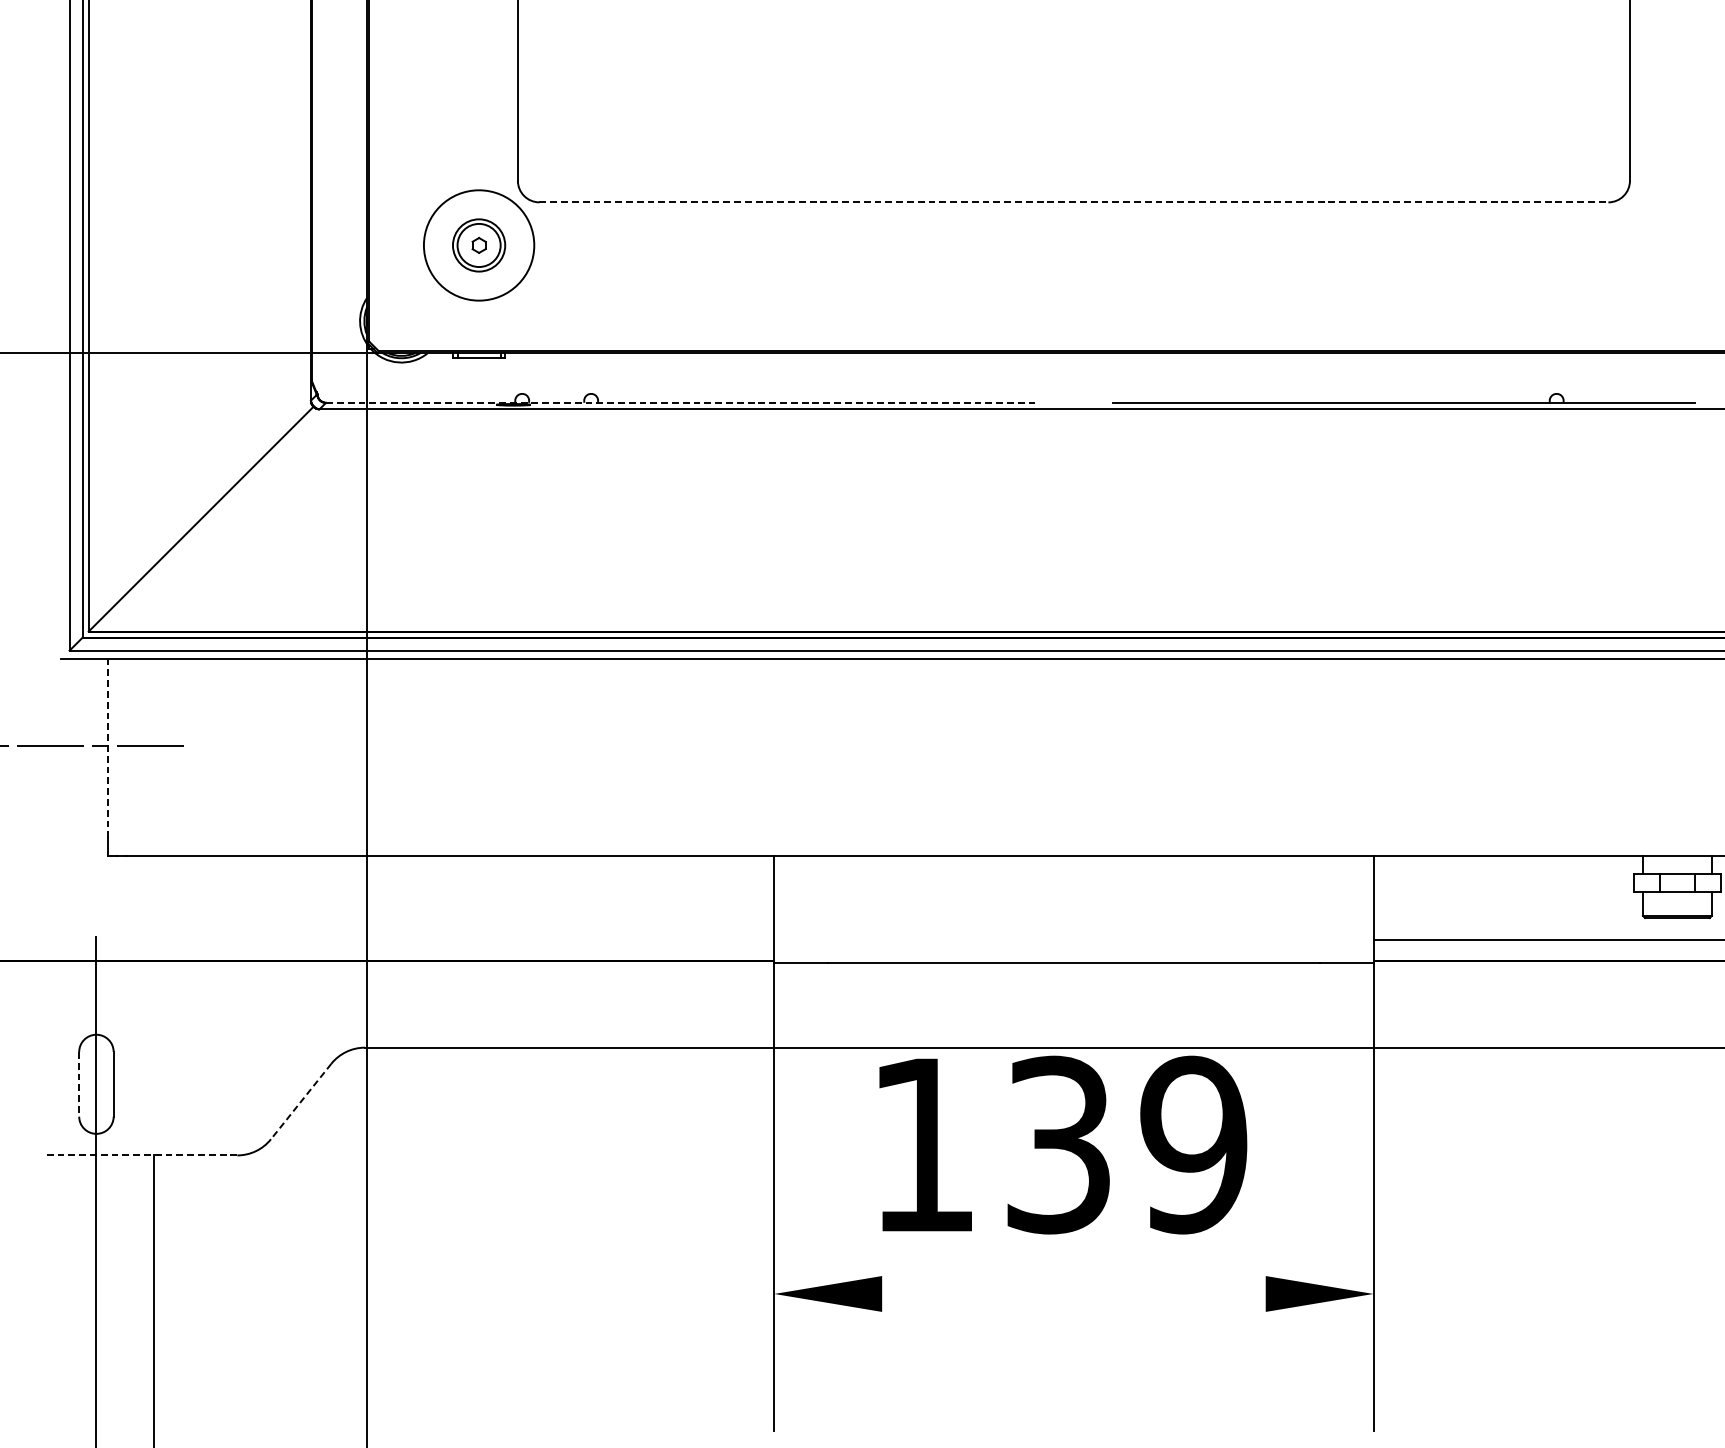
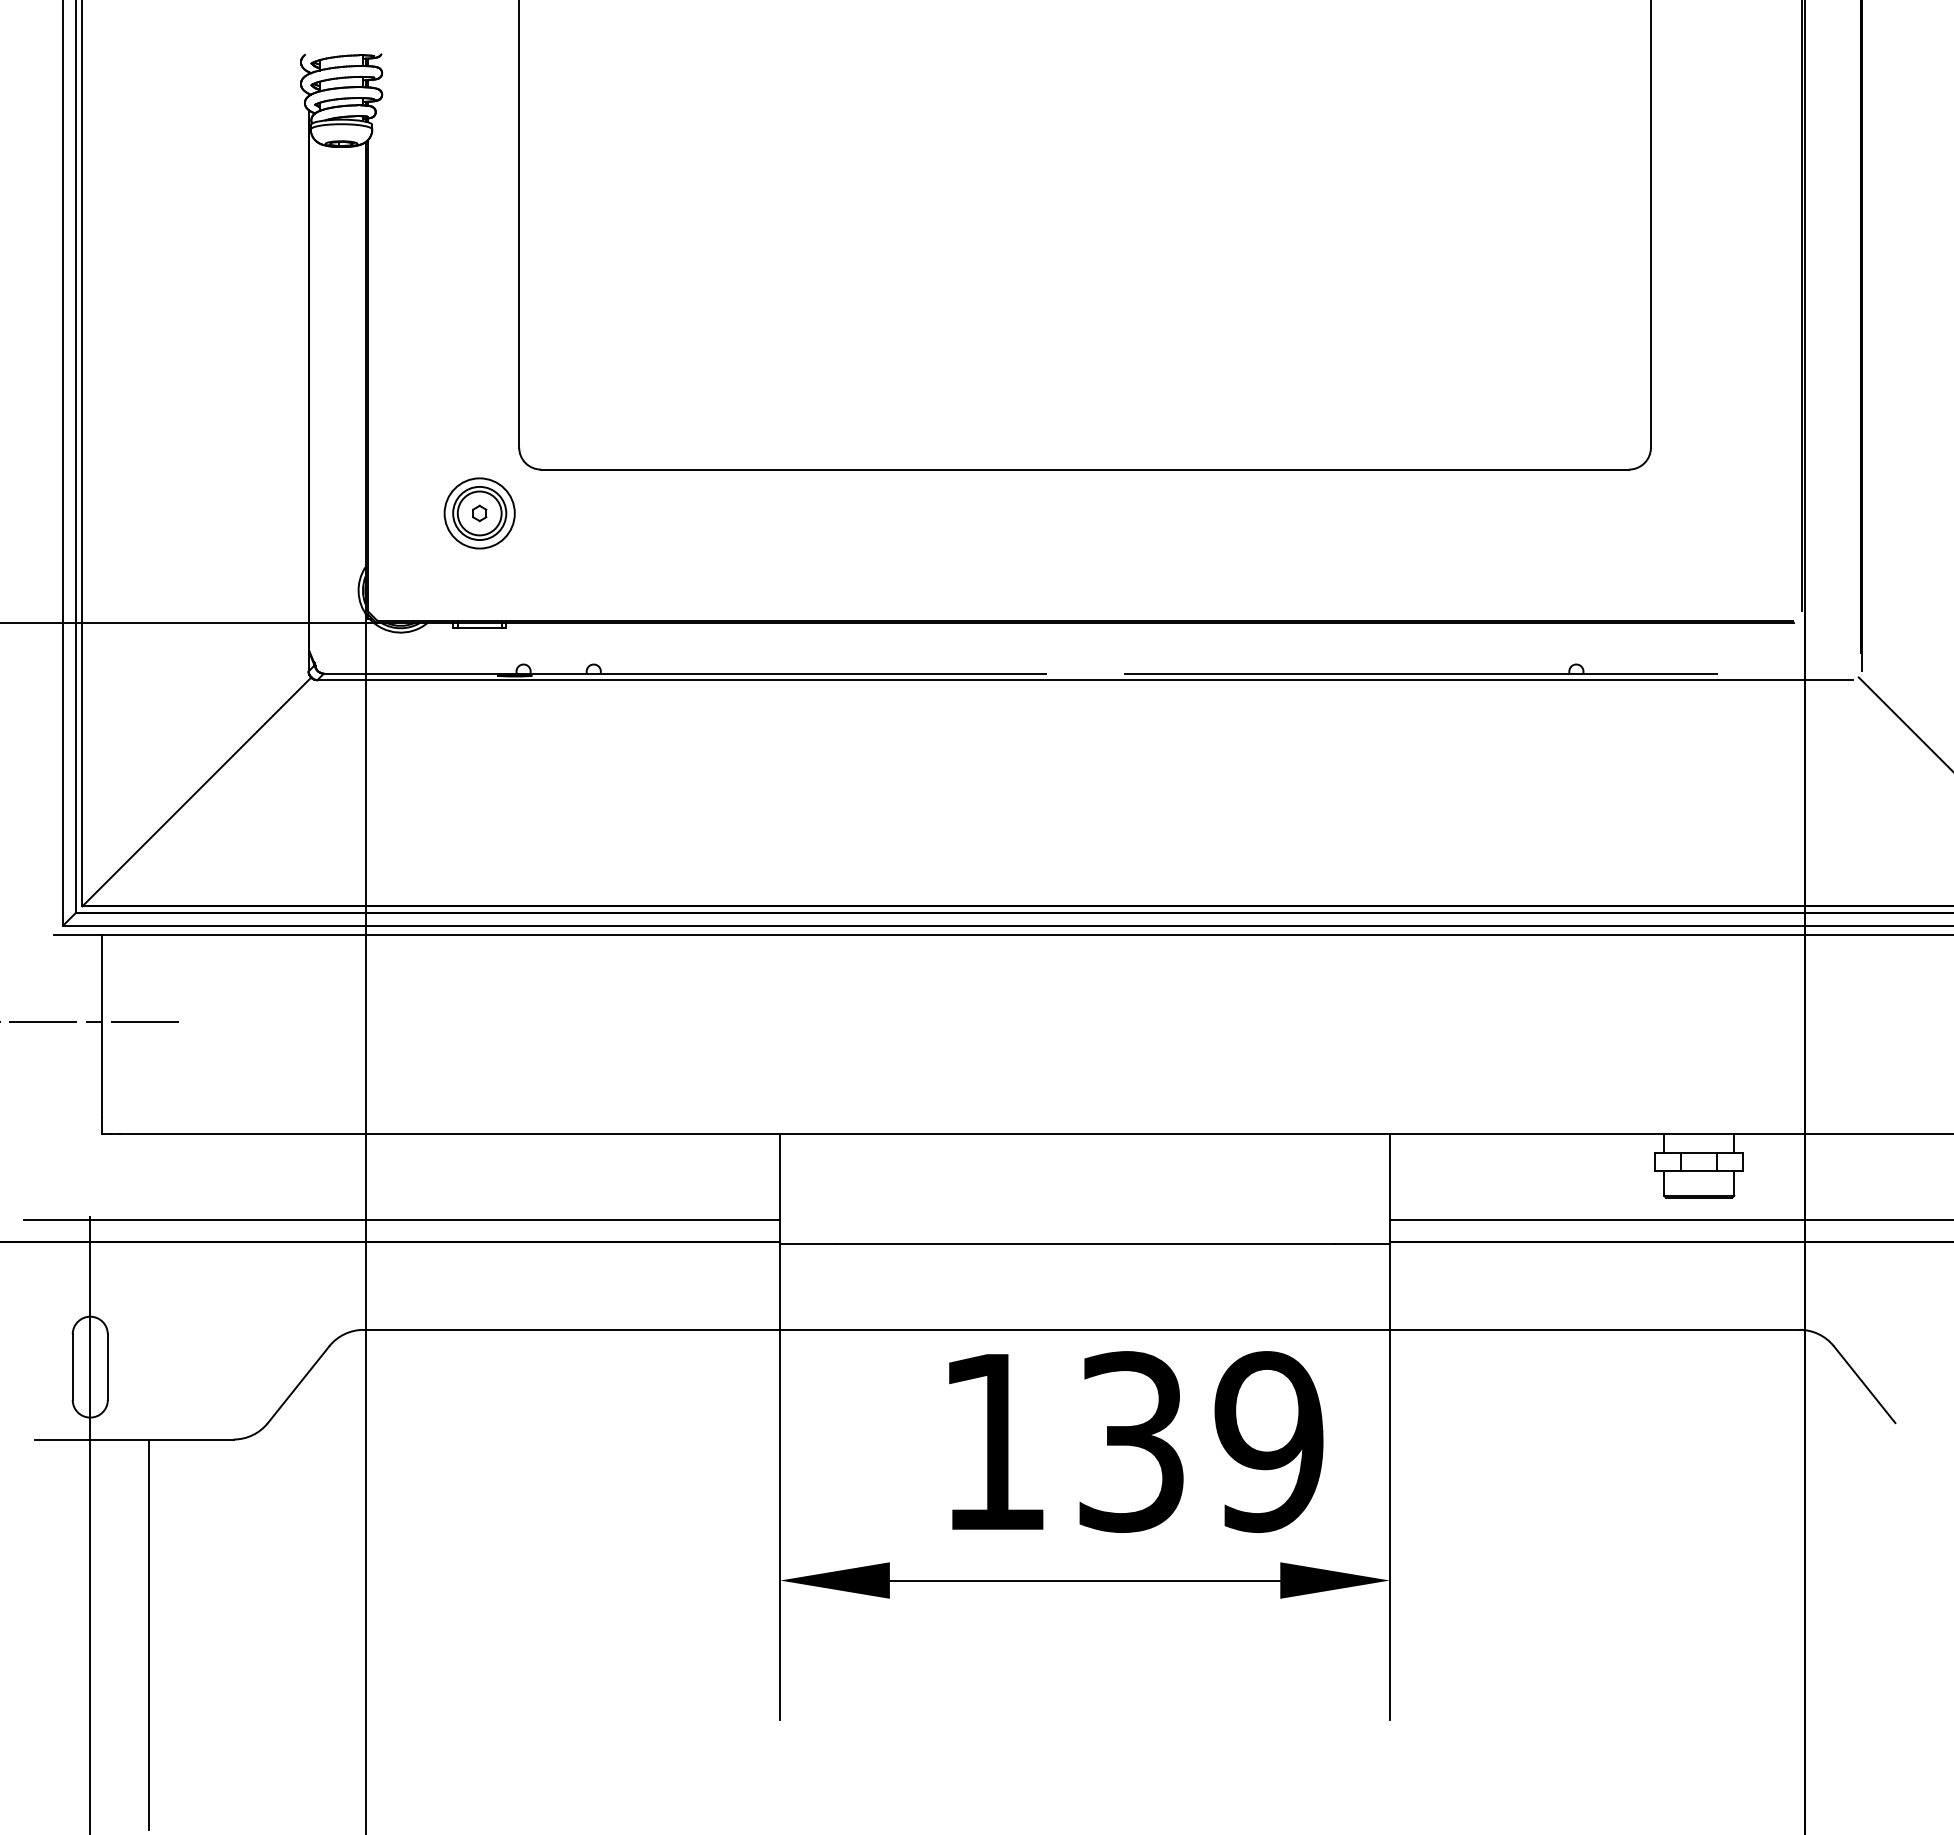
line: (1074, 202) -> (1085, 469), dashed -> solid
circle: (478, 245) -> (479, 513), size x0.62
line: (680, 402) -> (684, 673), dashed -> solid
line: (108, 748) -> (102, 1025), dashed -> solid
line: (402, 939) -> (401, 1219), added
line: (78, 1084) -> (72, 1367), dashed -> solid
line: (301, 1102) -> (298, 1385), dashed -> solid
text: (1063, 1144) -> (1136, 1441), moved
line: (139, 1155) -> (134, 1439), dashed -> solid
line: (1073, 1293) -> (1084, 1580), added

